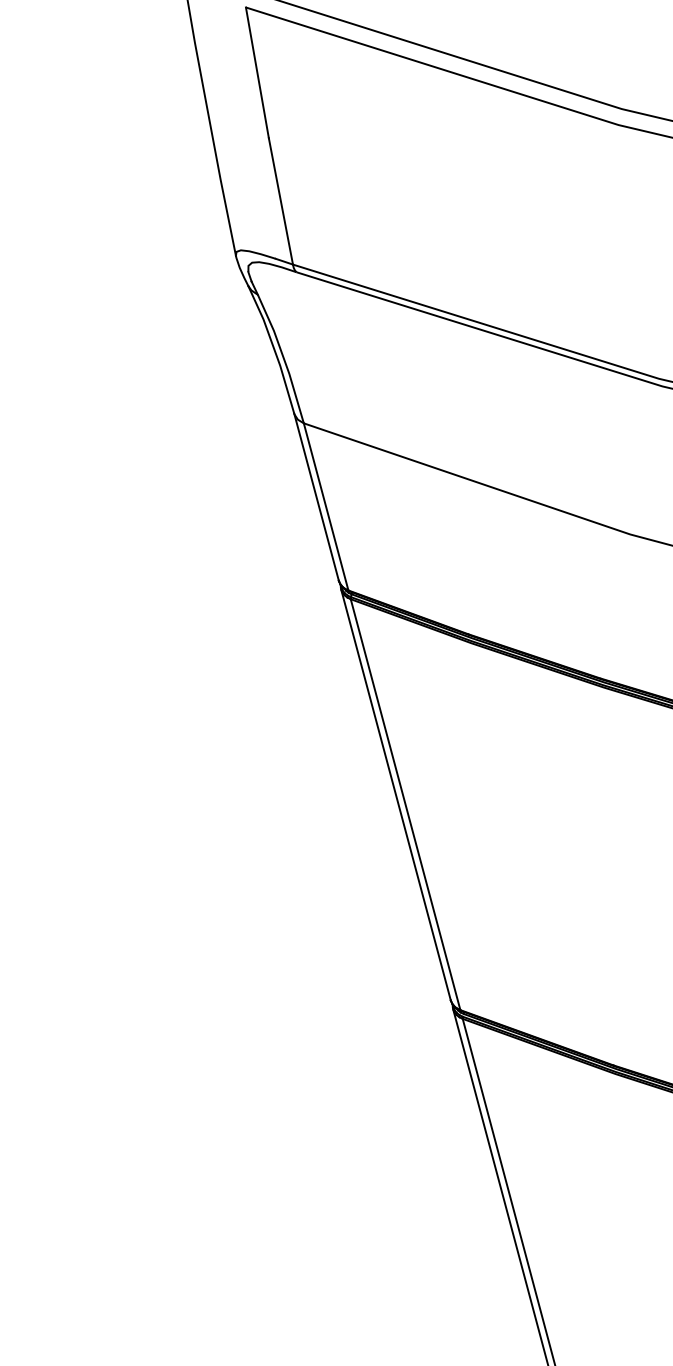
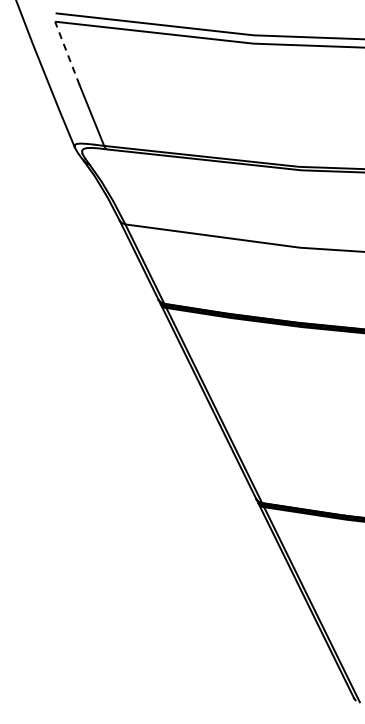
line: (257, 73) -> (67, 53), solid -> dashed

